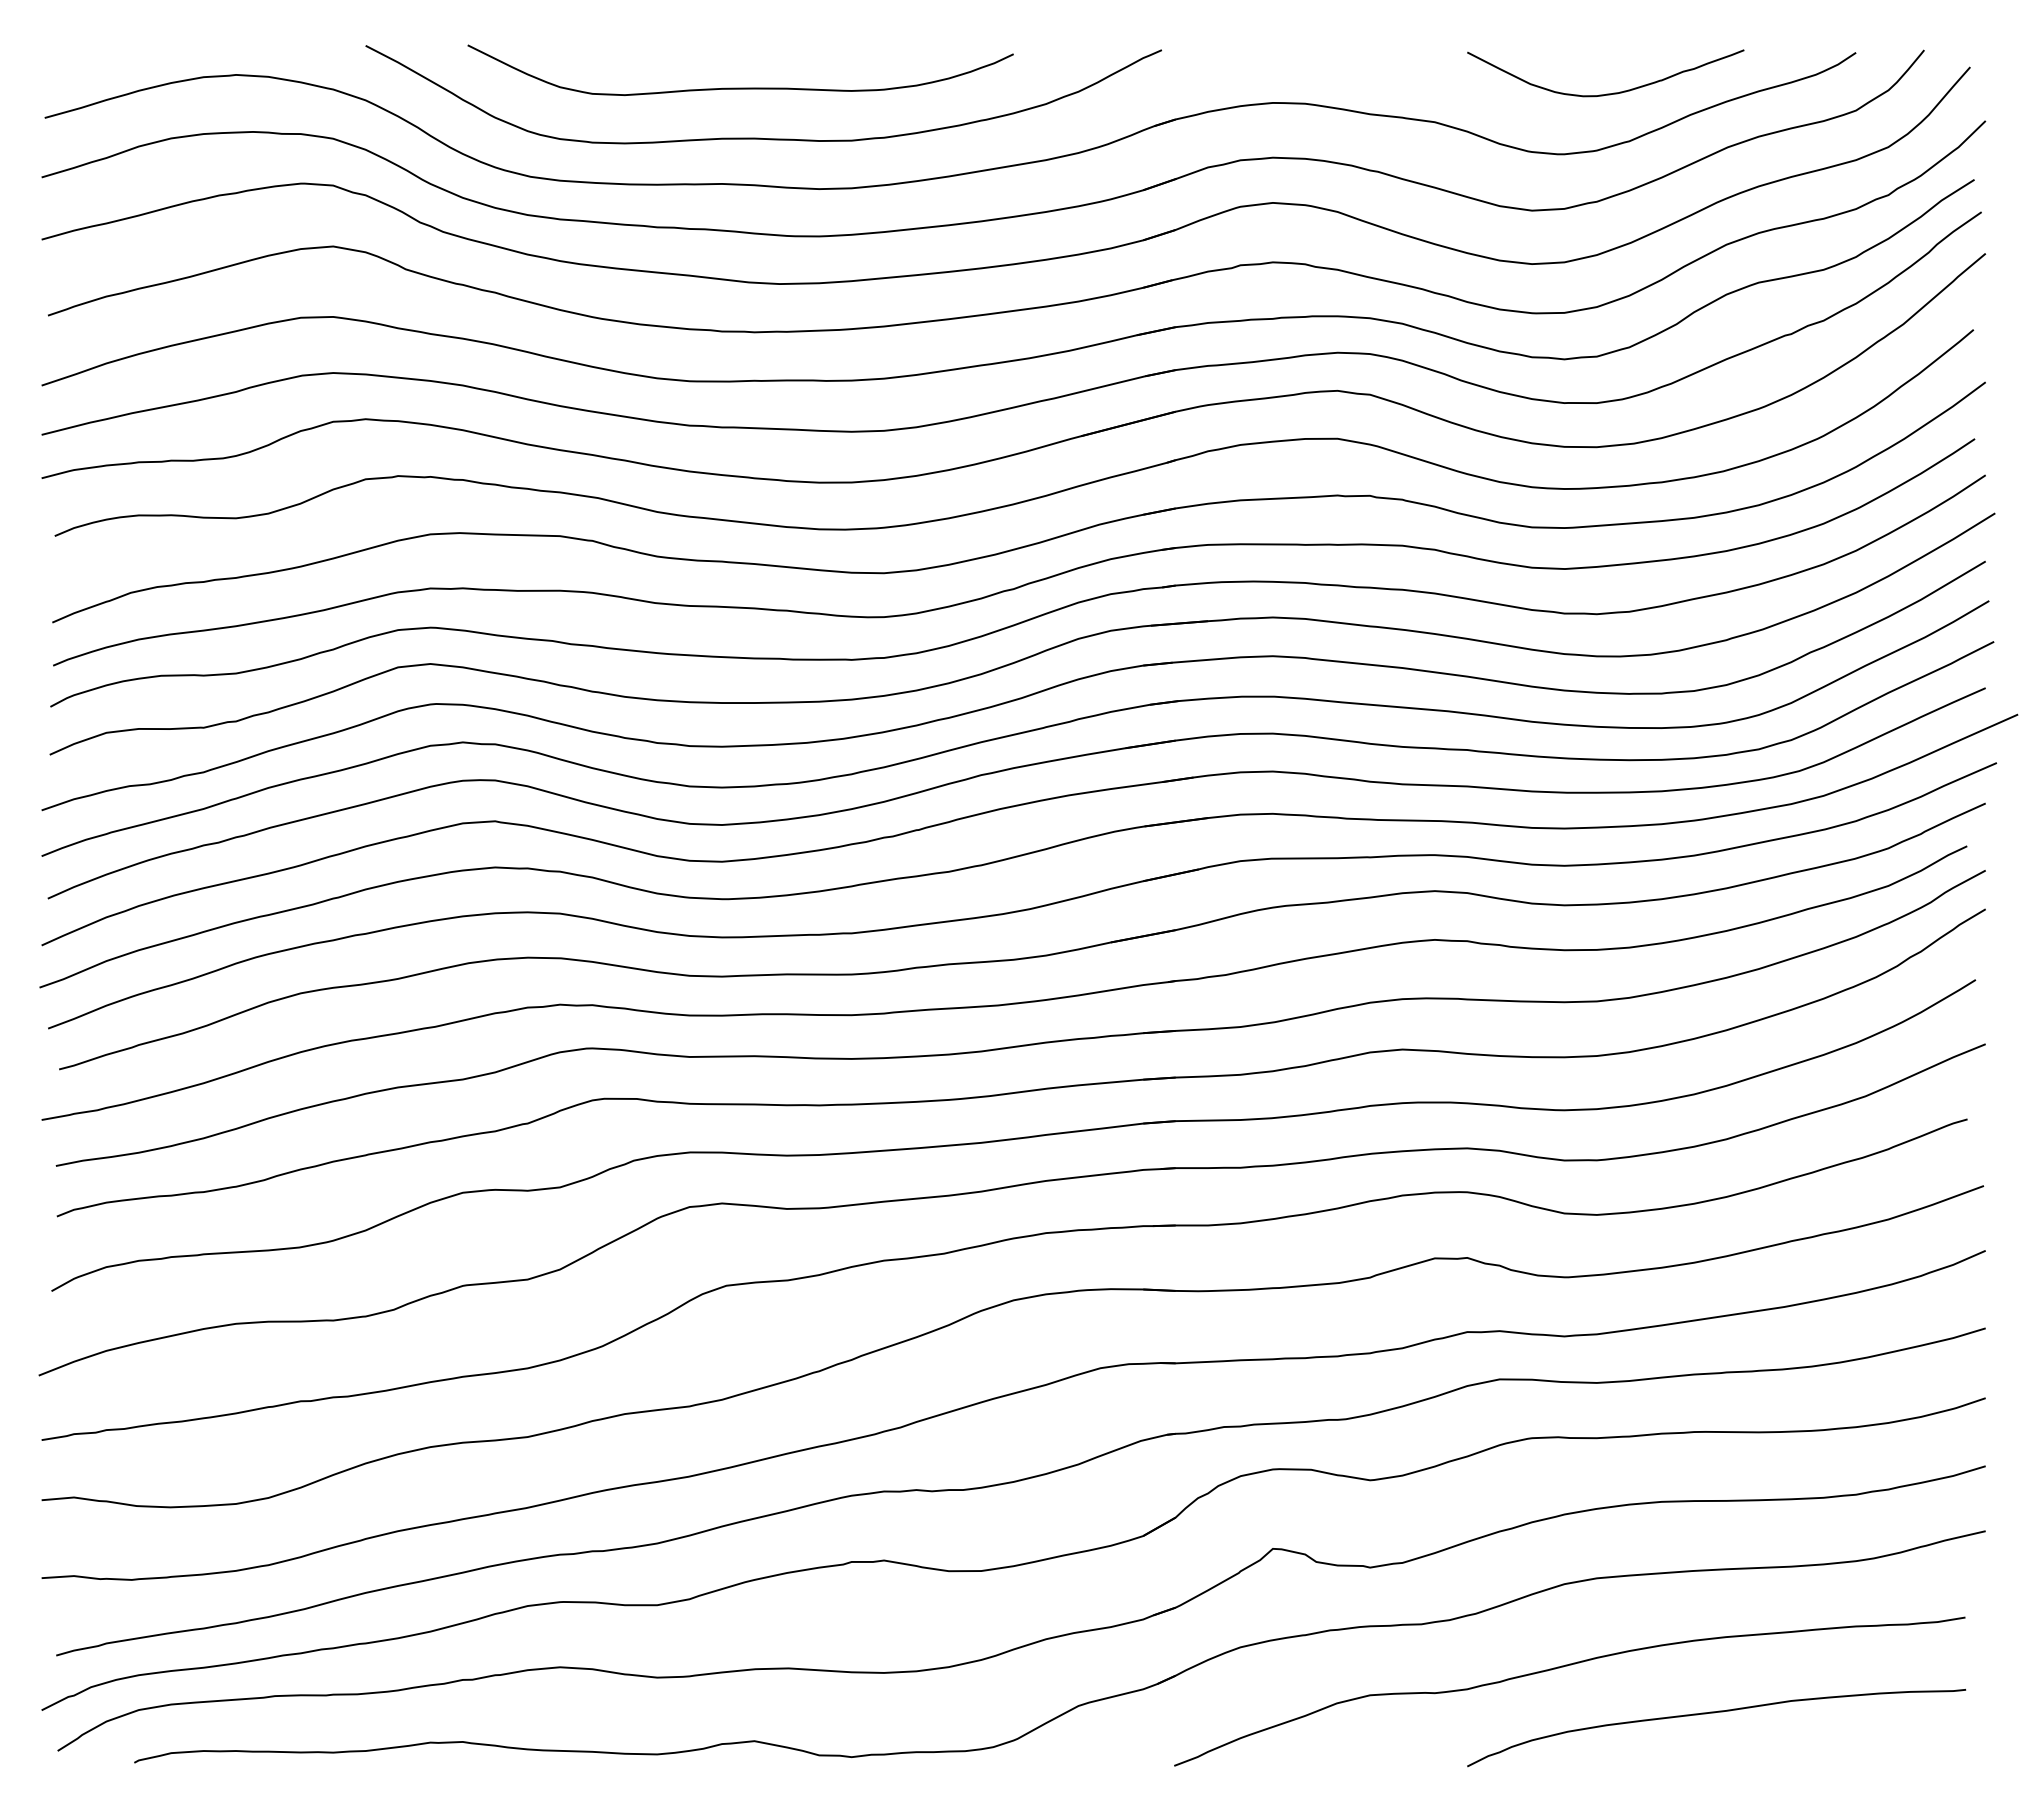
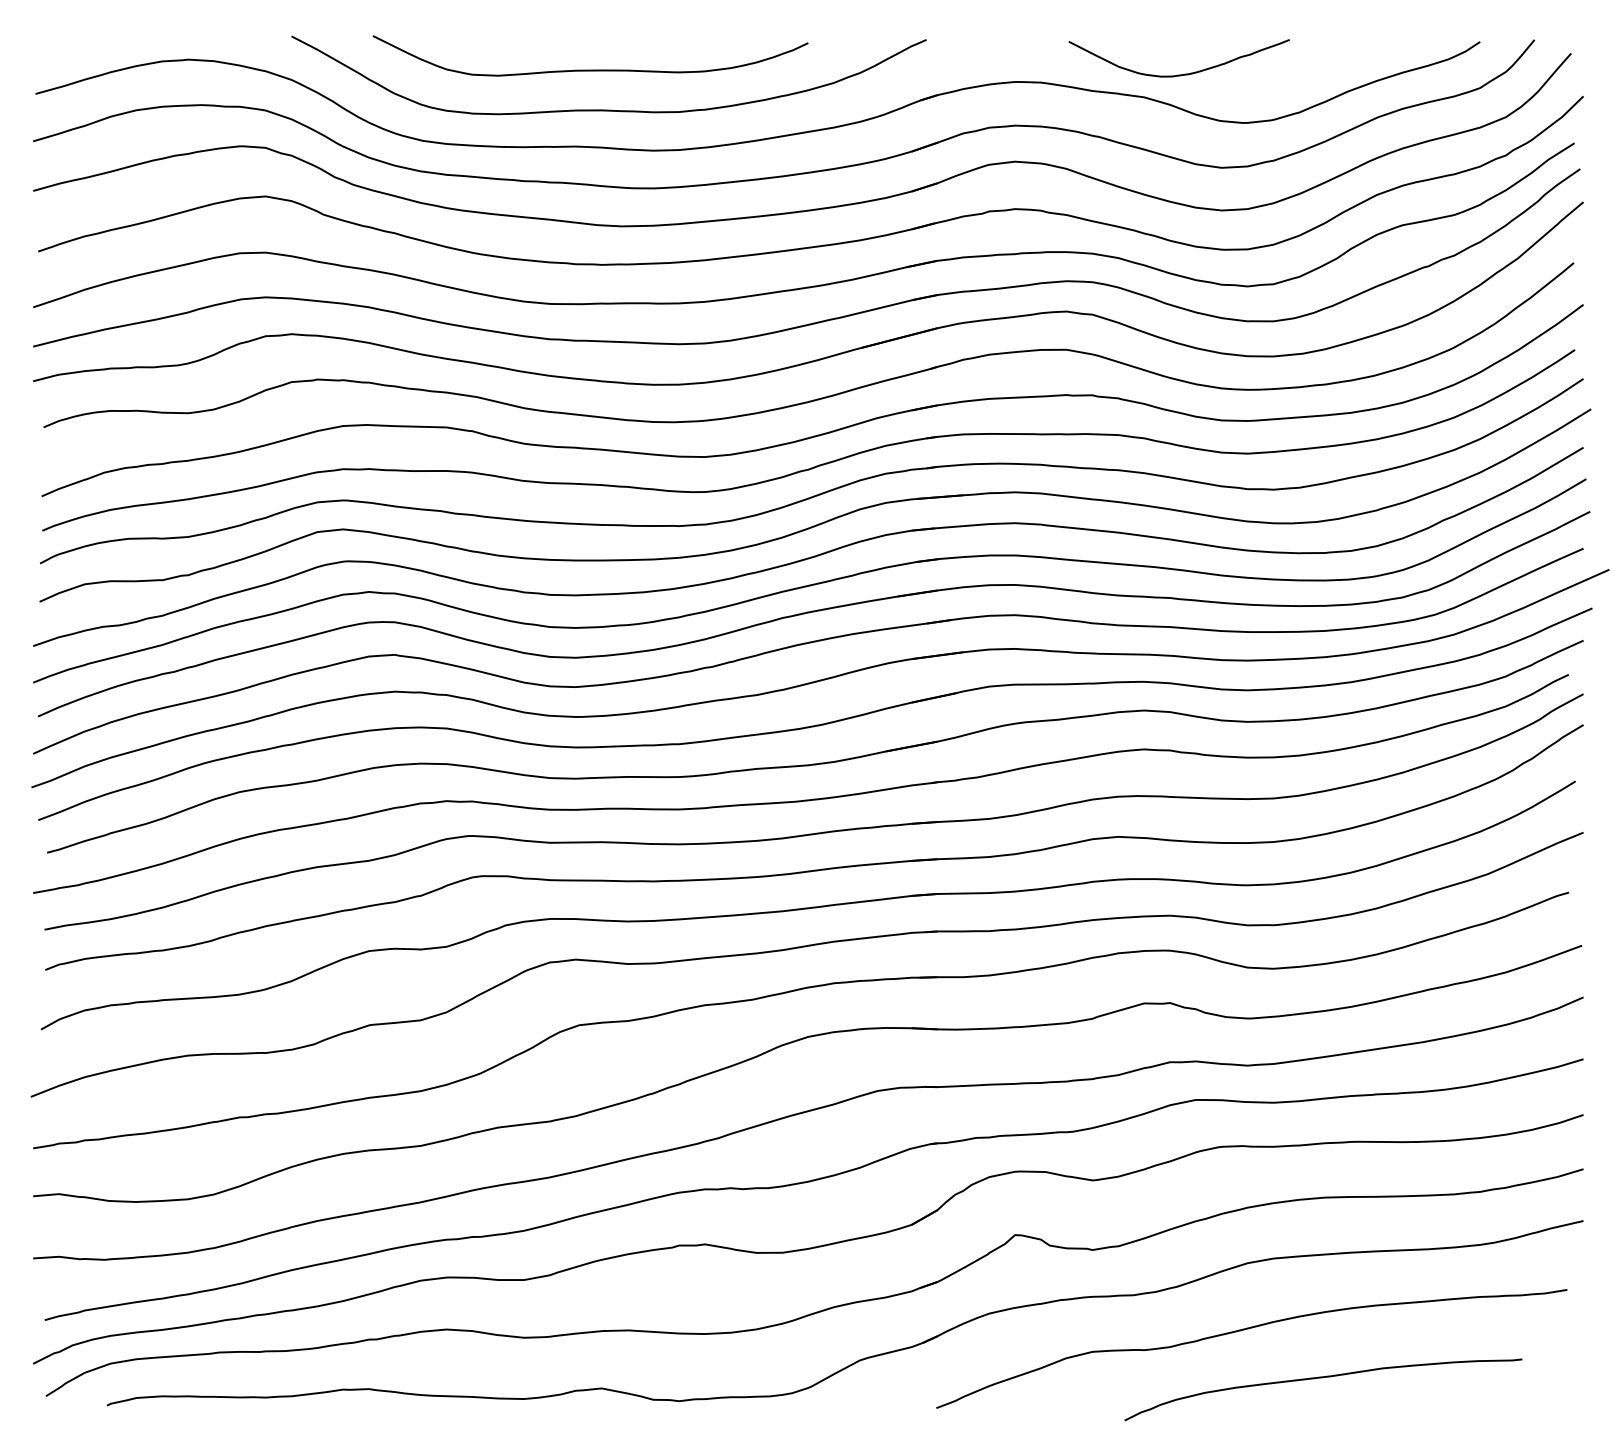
curve: (1606, 93) -> (1179, 74), moved
curve: (1714, 1713) -> (1321, 1378), moved

